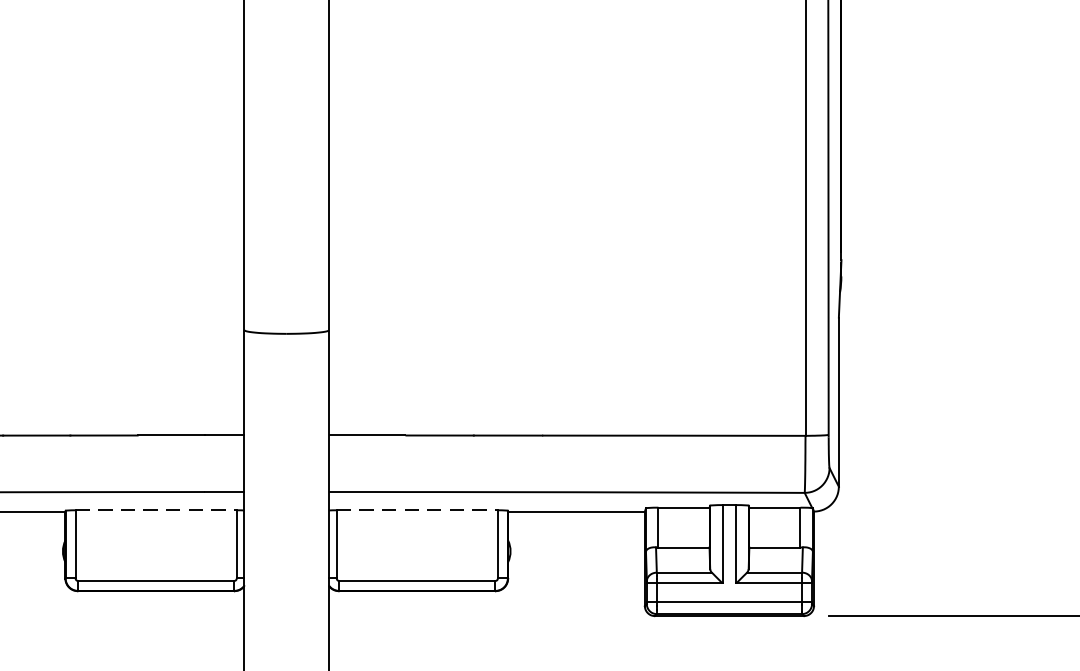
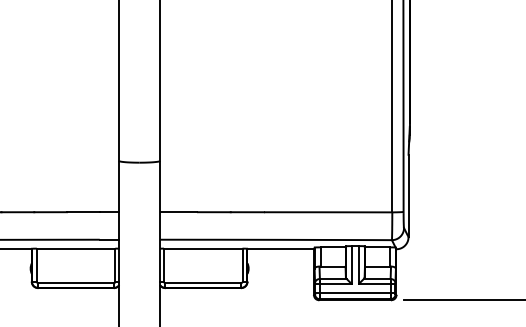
line: (157, 510) -> (76, 248), dashed -> solid
line: (417, 510) -> (203, 248), dashed -> solid

